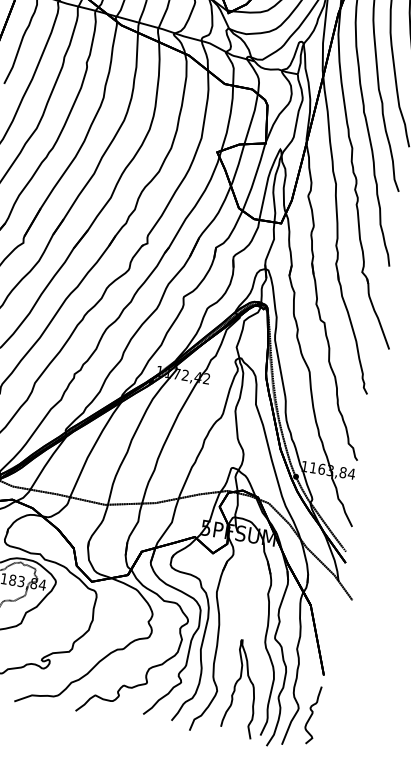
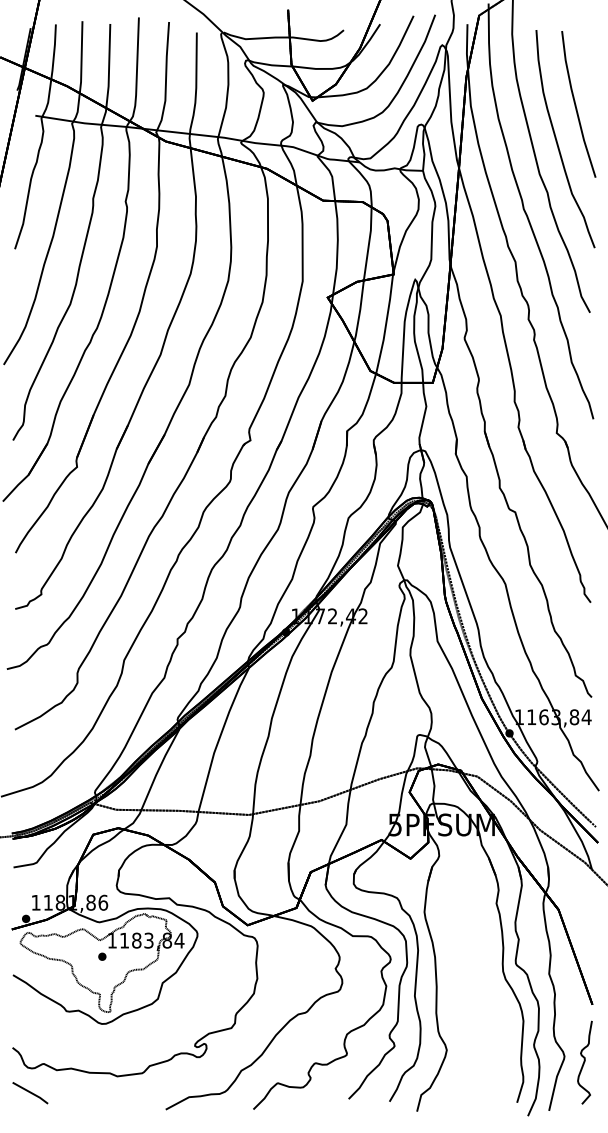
curve: (235, 687) -> (471, 1041), removed

